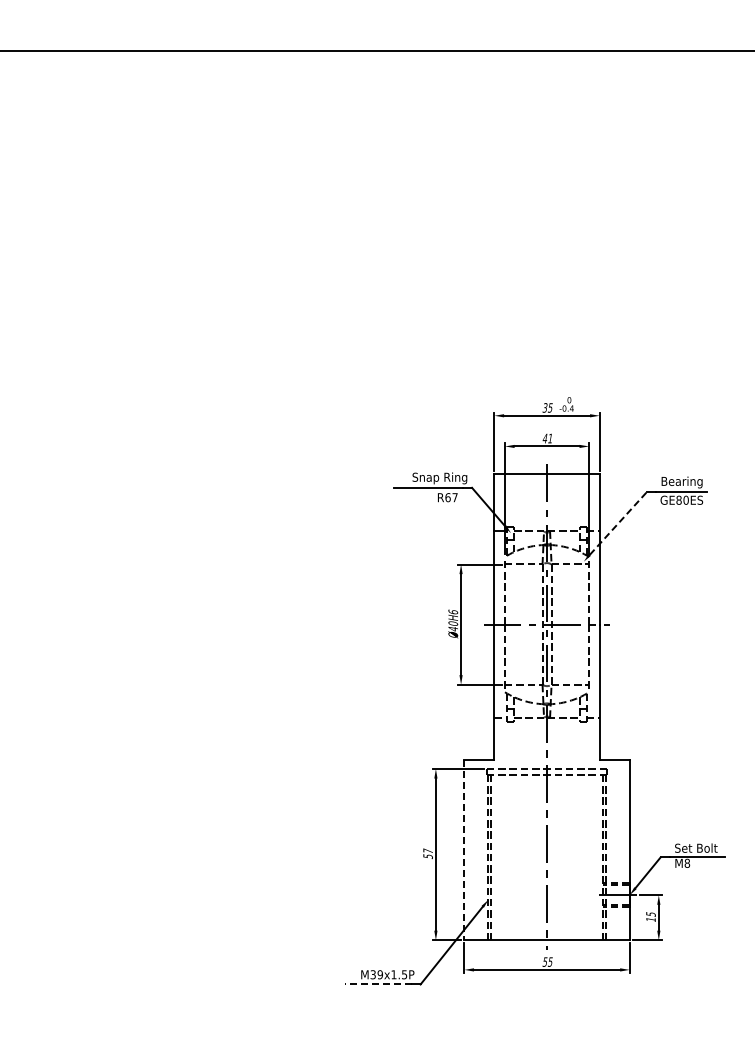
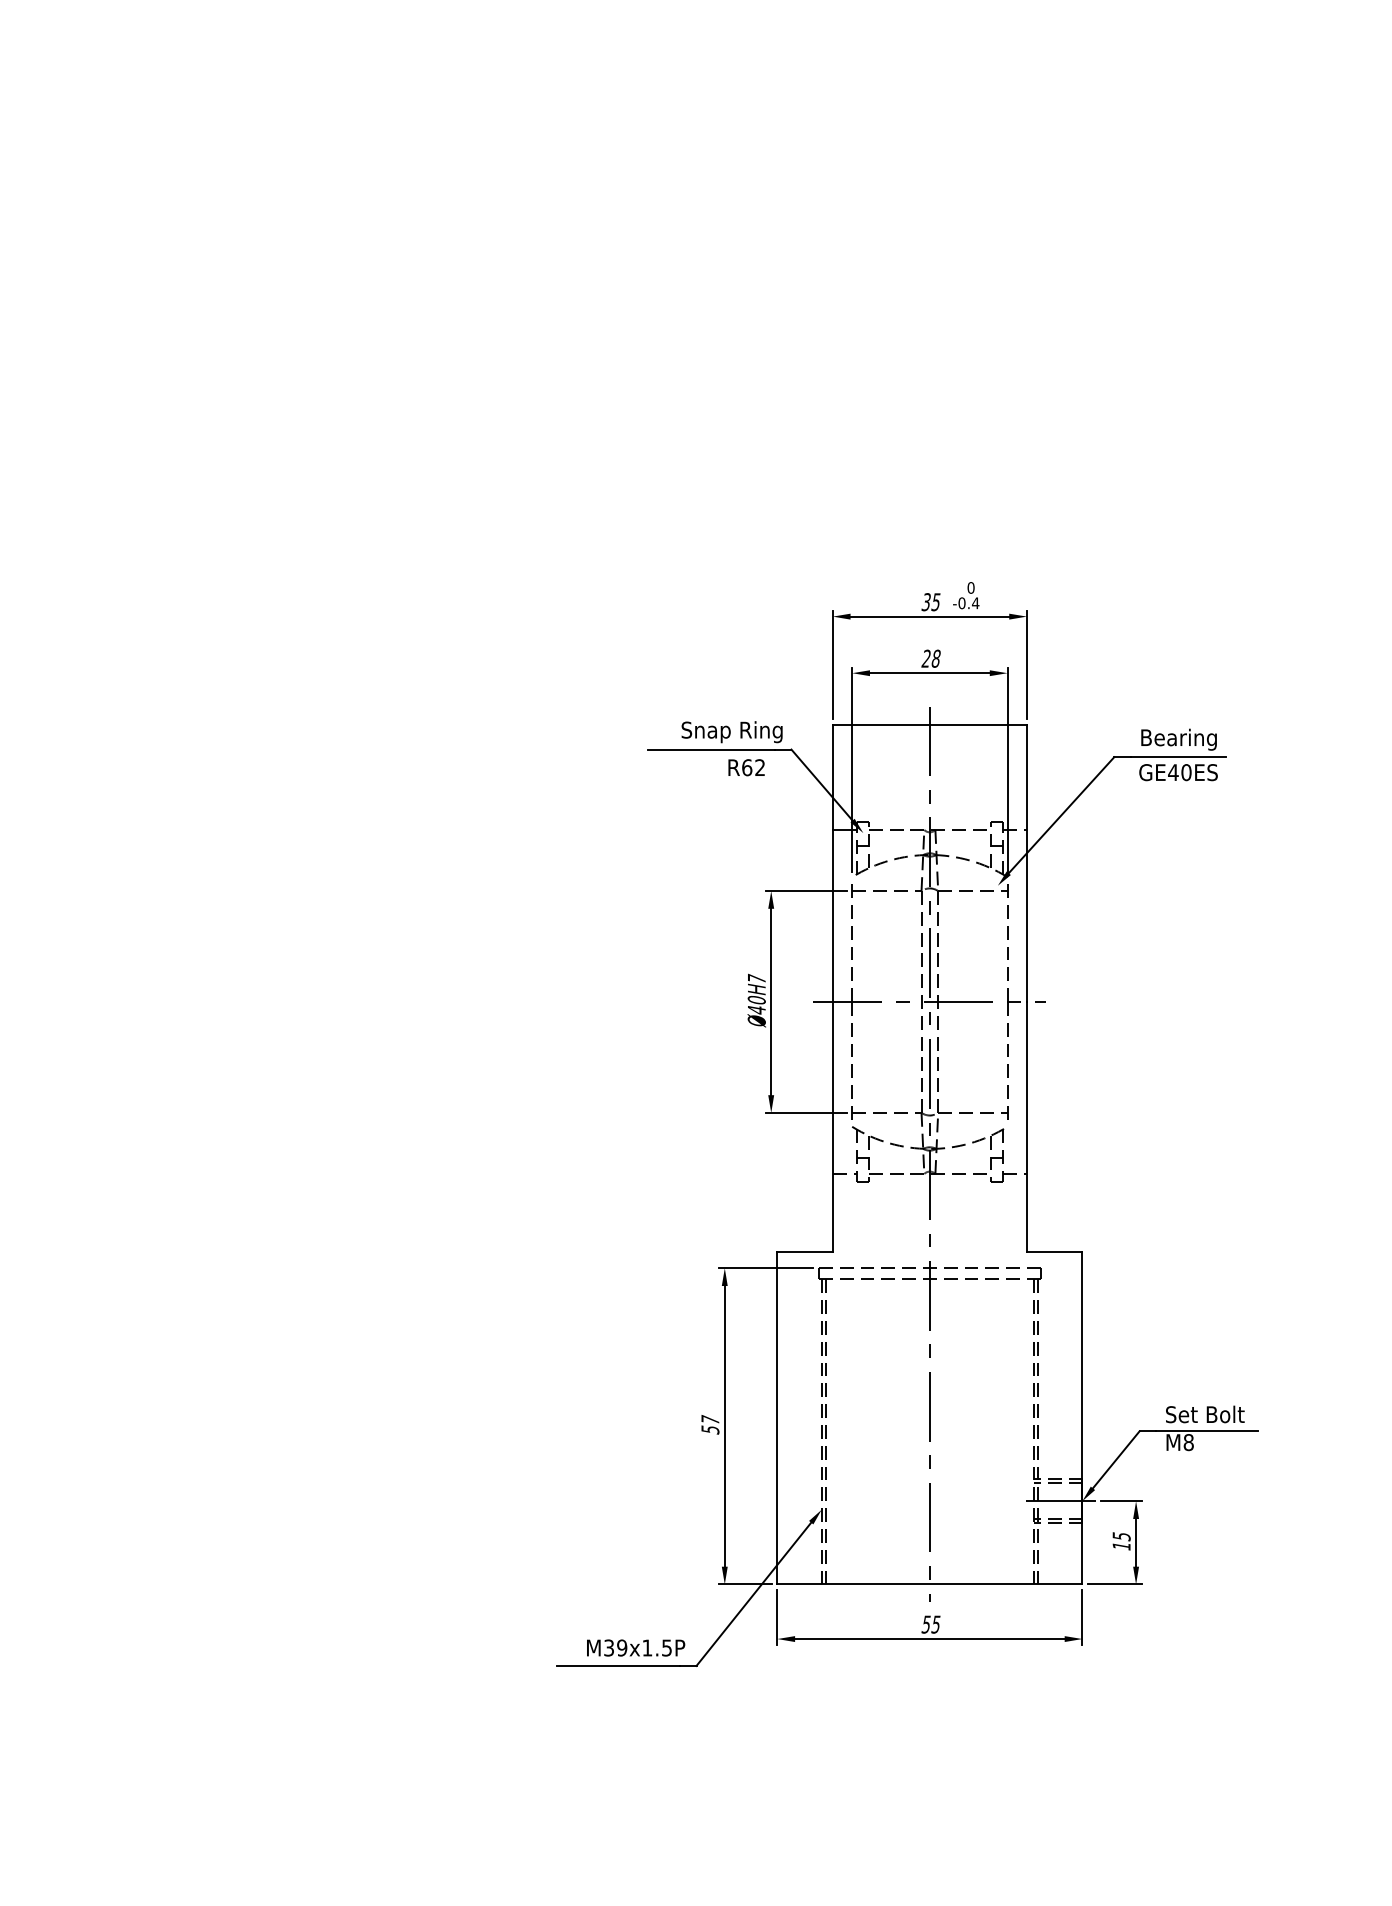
text: (547, 438) -> (930, 658), 41 -> 28
text: (454, 497) -> (759, 767), R67 -> R62
text: (678, 499) -> (1172, 771), GE80ES -> GE40ES
line: (618, 523) -> (1061, 815), dashed -> solid
text: (453, 611) -> (757, 977), Ø40H6 -> Ø40H7
line: (464, 850) -> (777, 1418), dashed -> solid
line: (377, 984) -> (617, 1665), dashed -> solid

